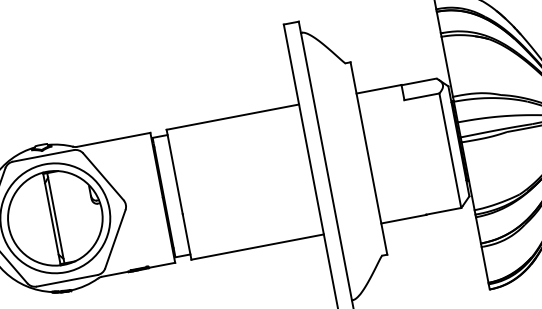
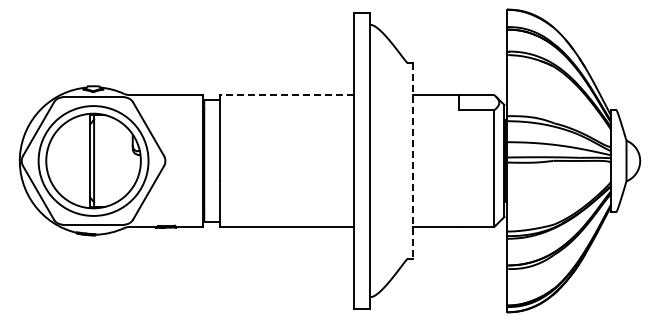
line: (232, 116) -> (286, 94), solid -> dashed
line: (368, 159) -> (412, 161), solid -> dashed

